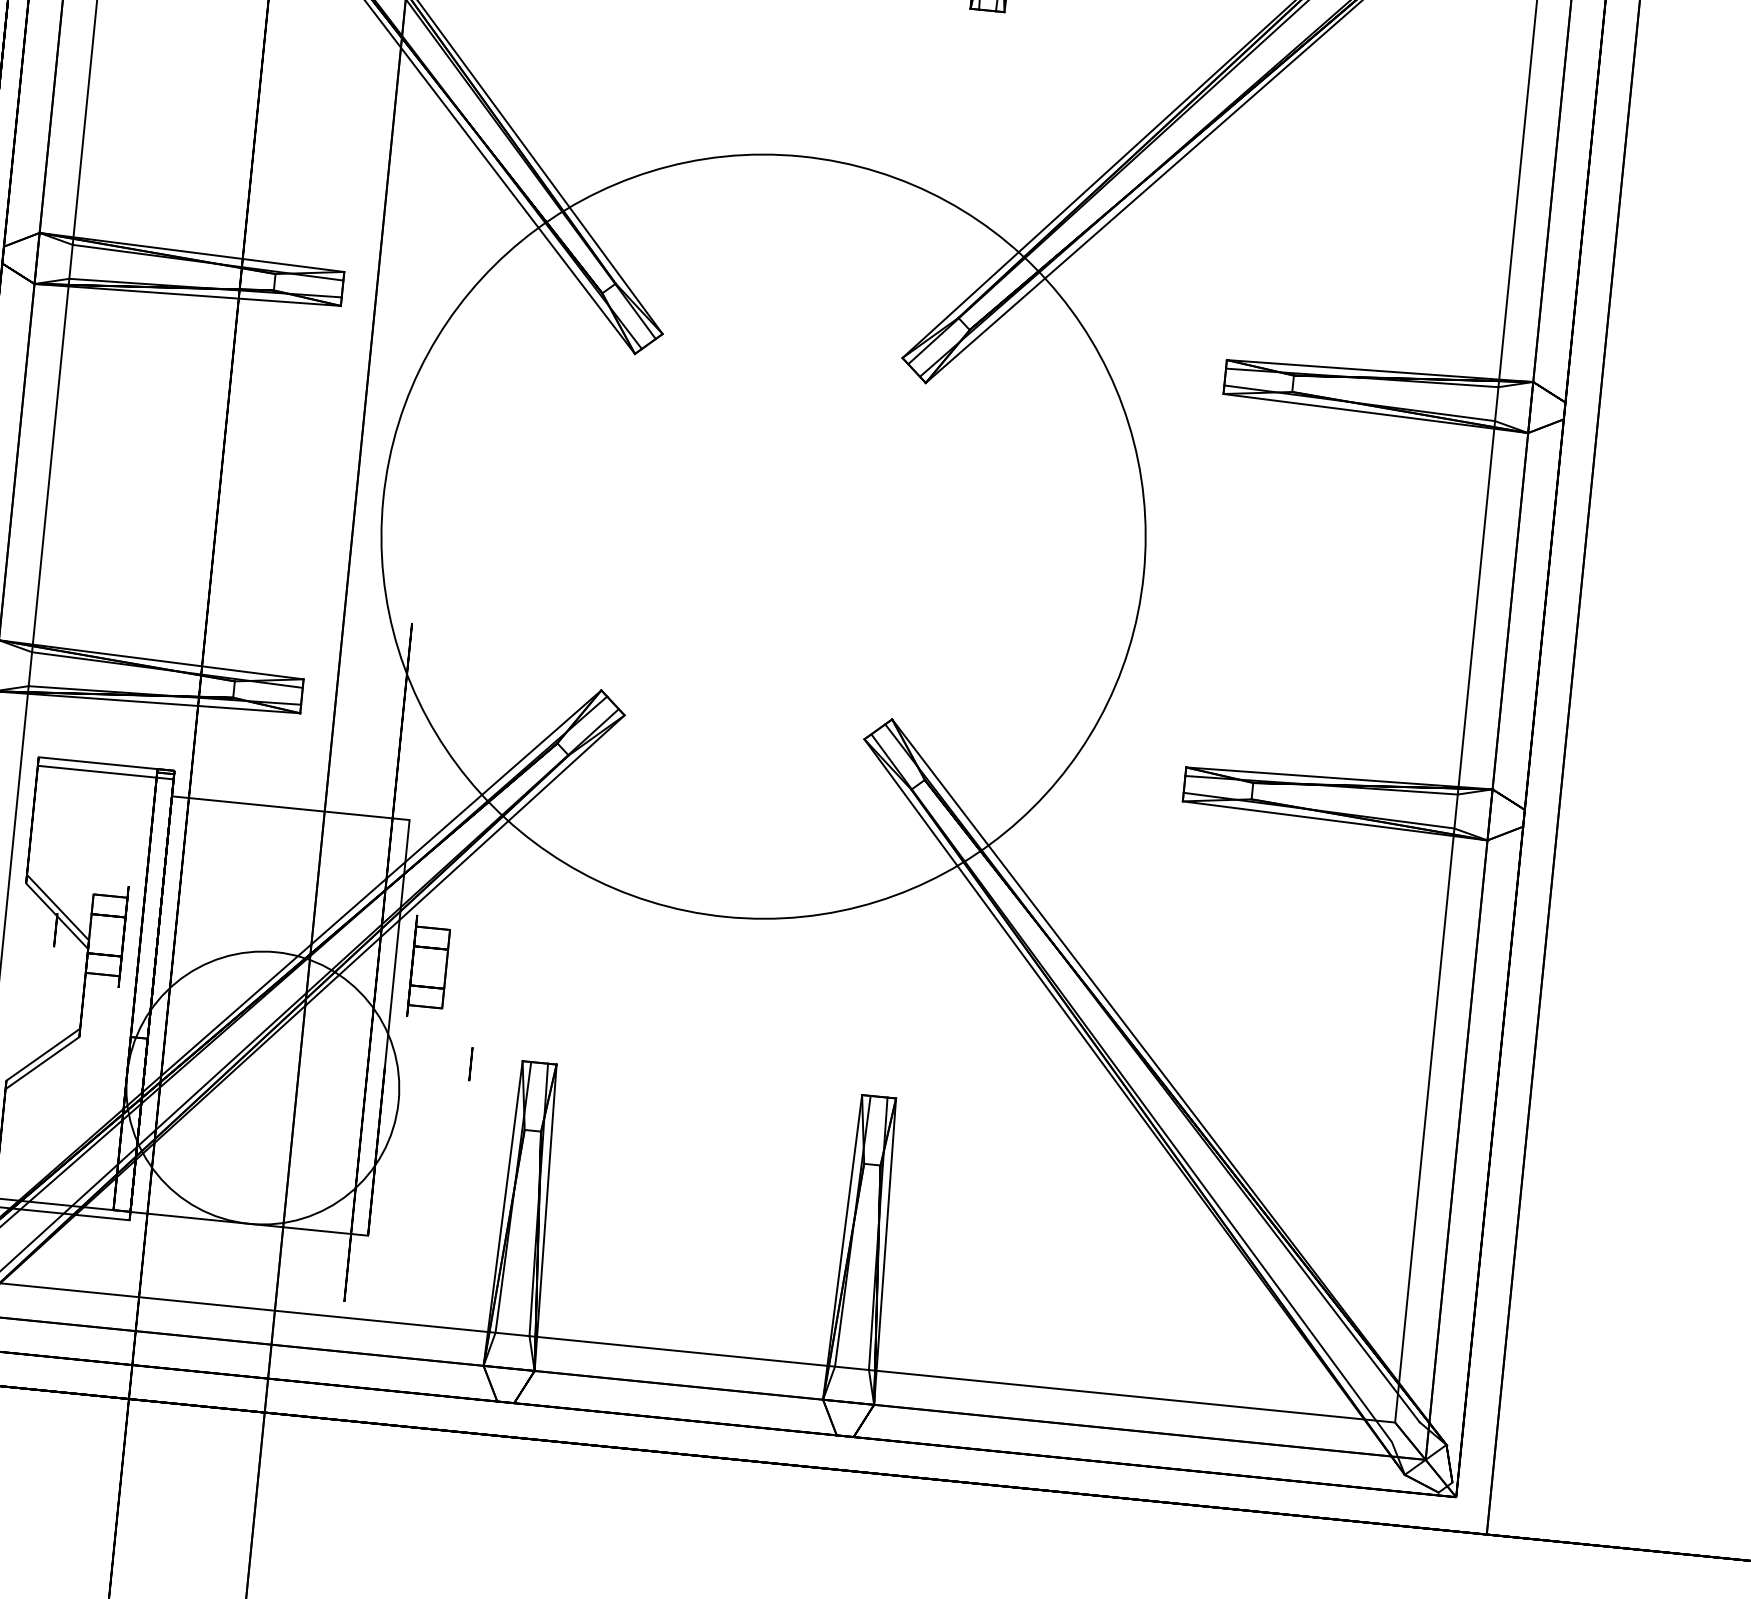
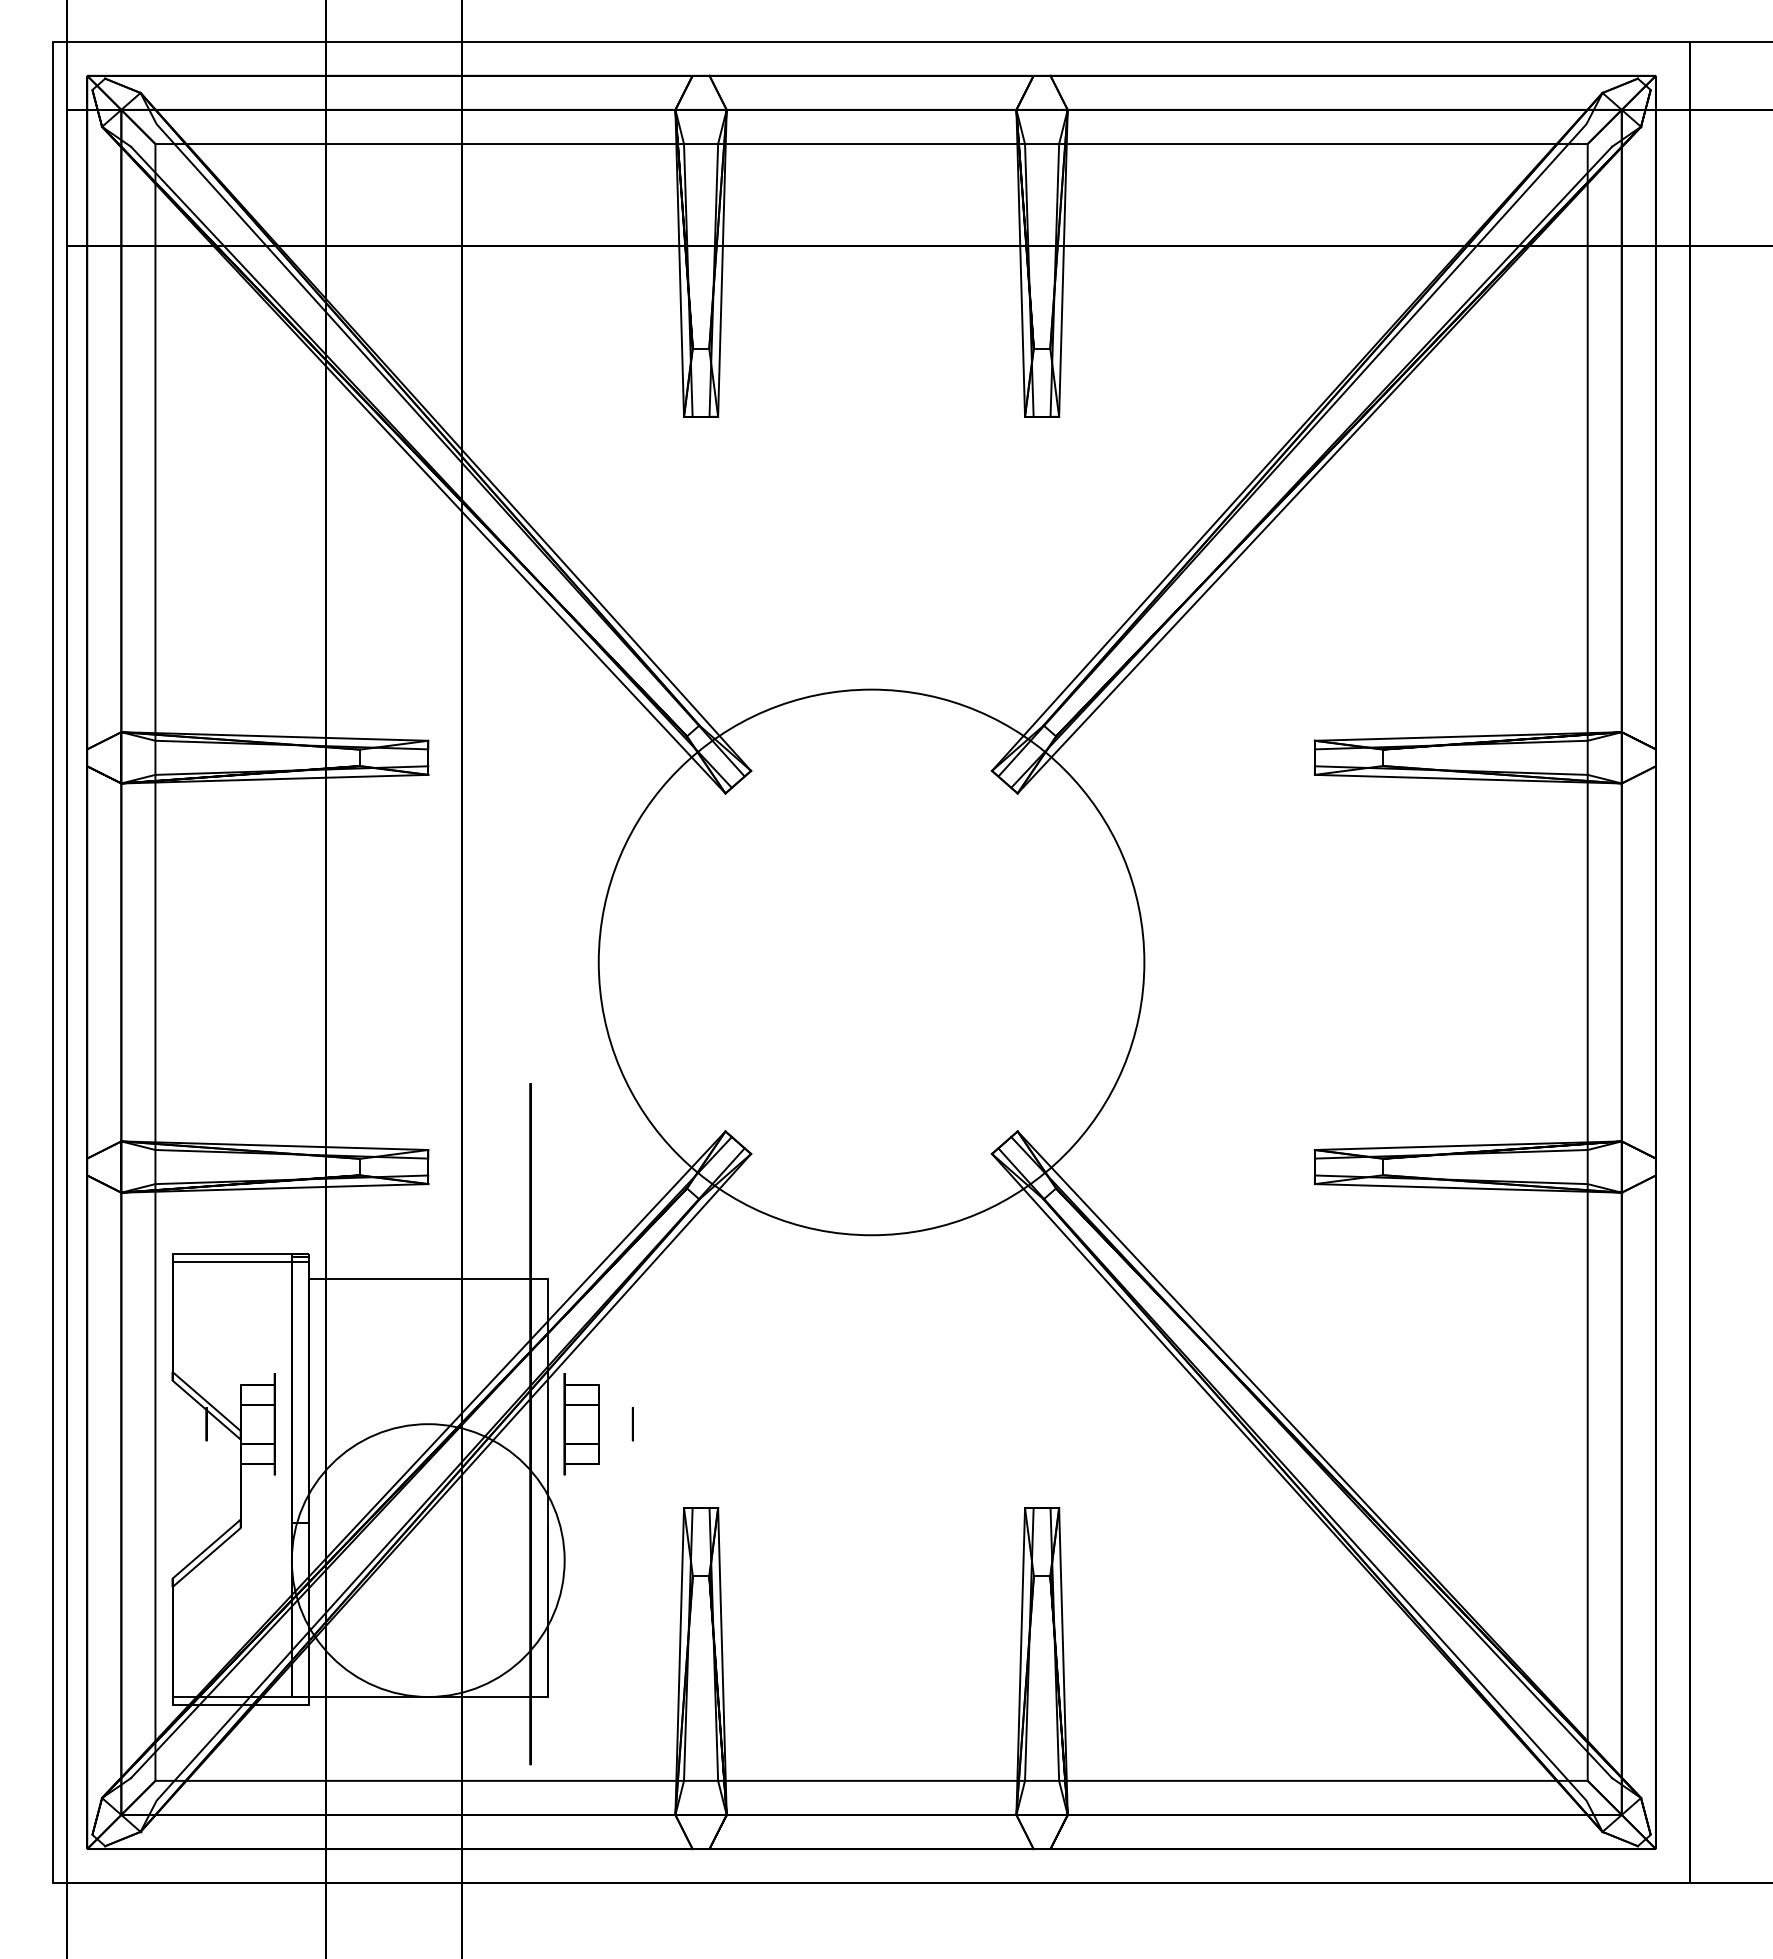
circle: (763, 536) -> (871, 962), size x0.71
circle: (470, 1064) -> (632, 1424), moved

